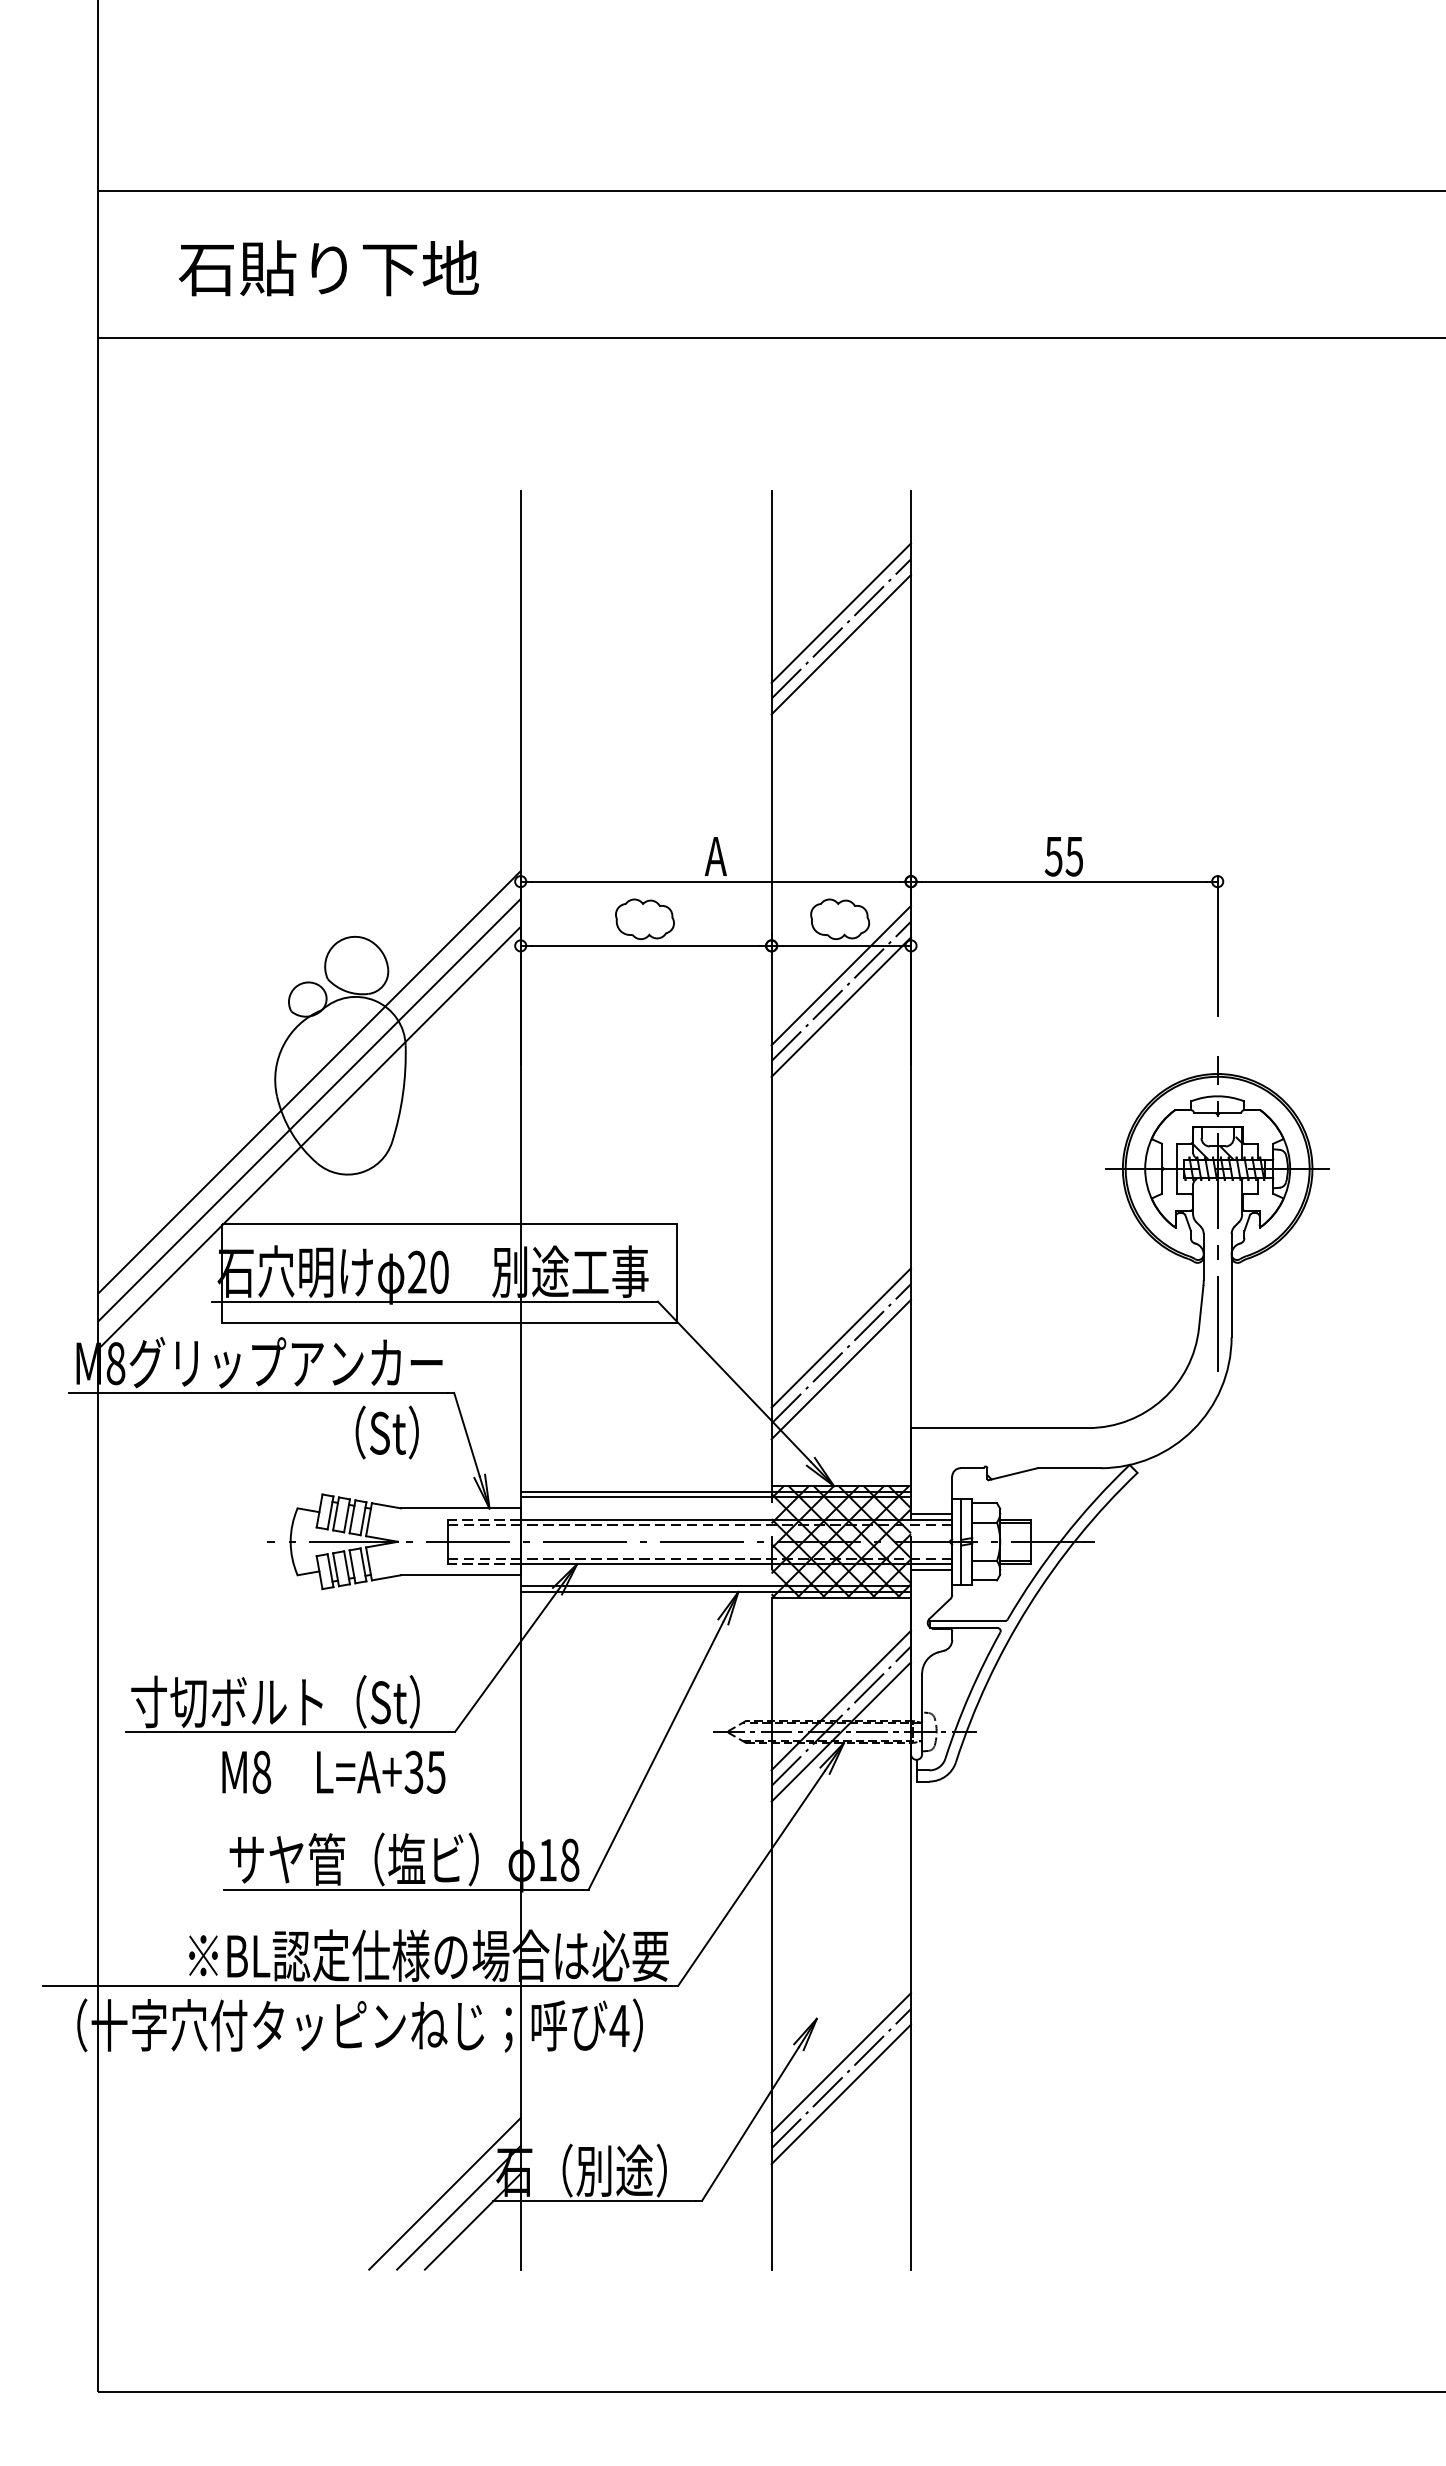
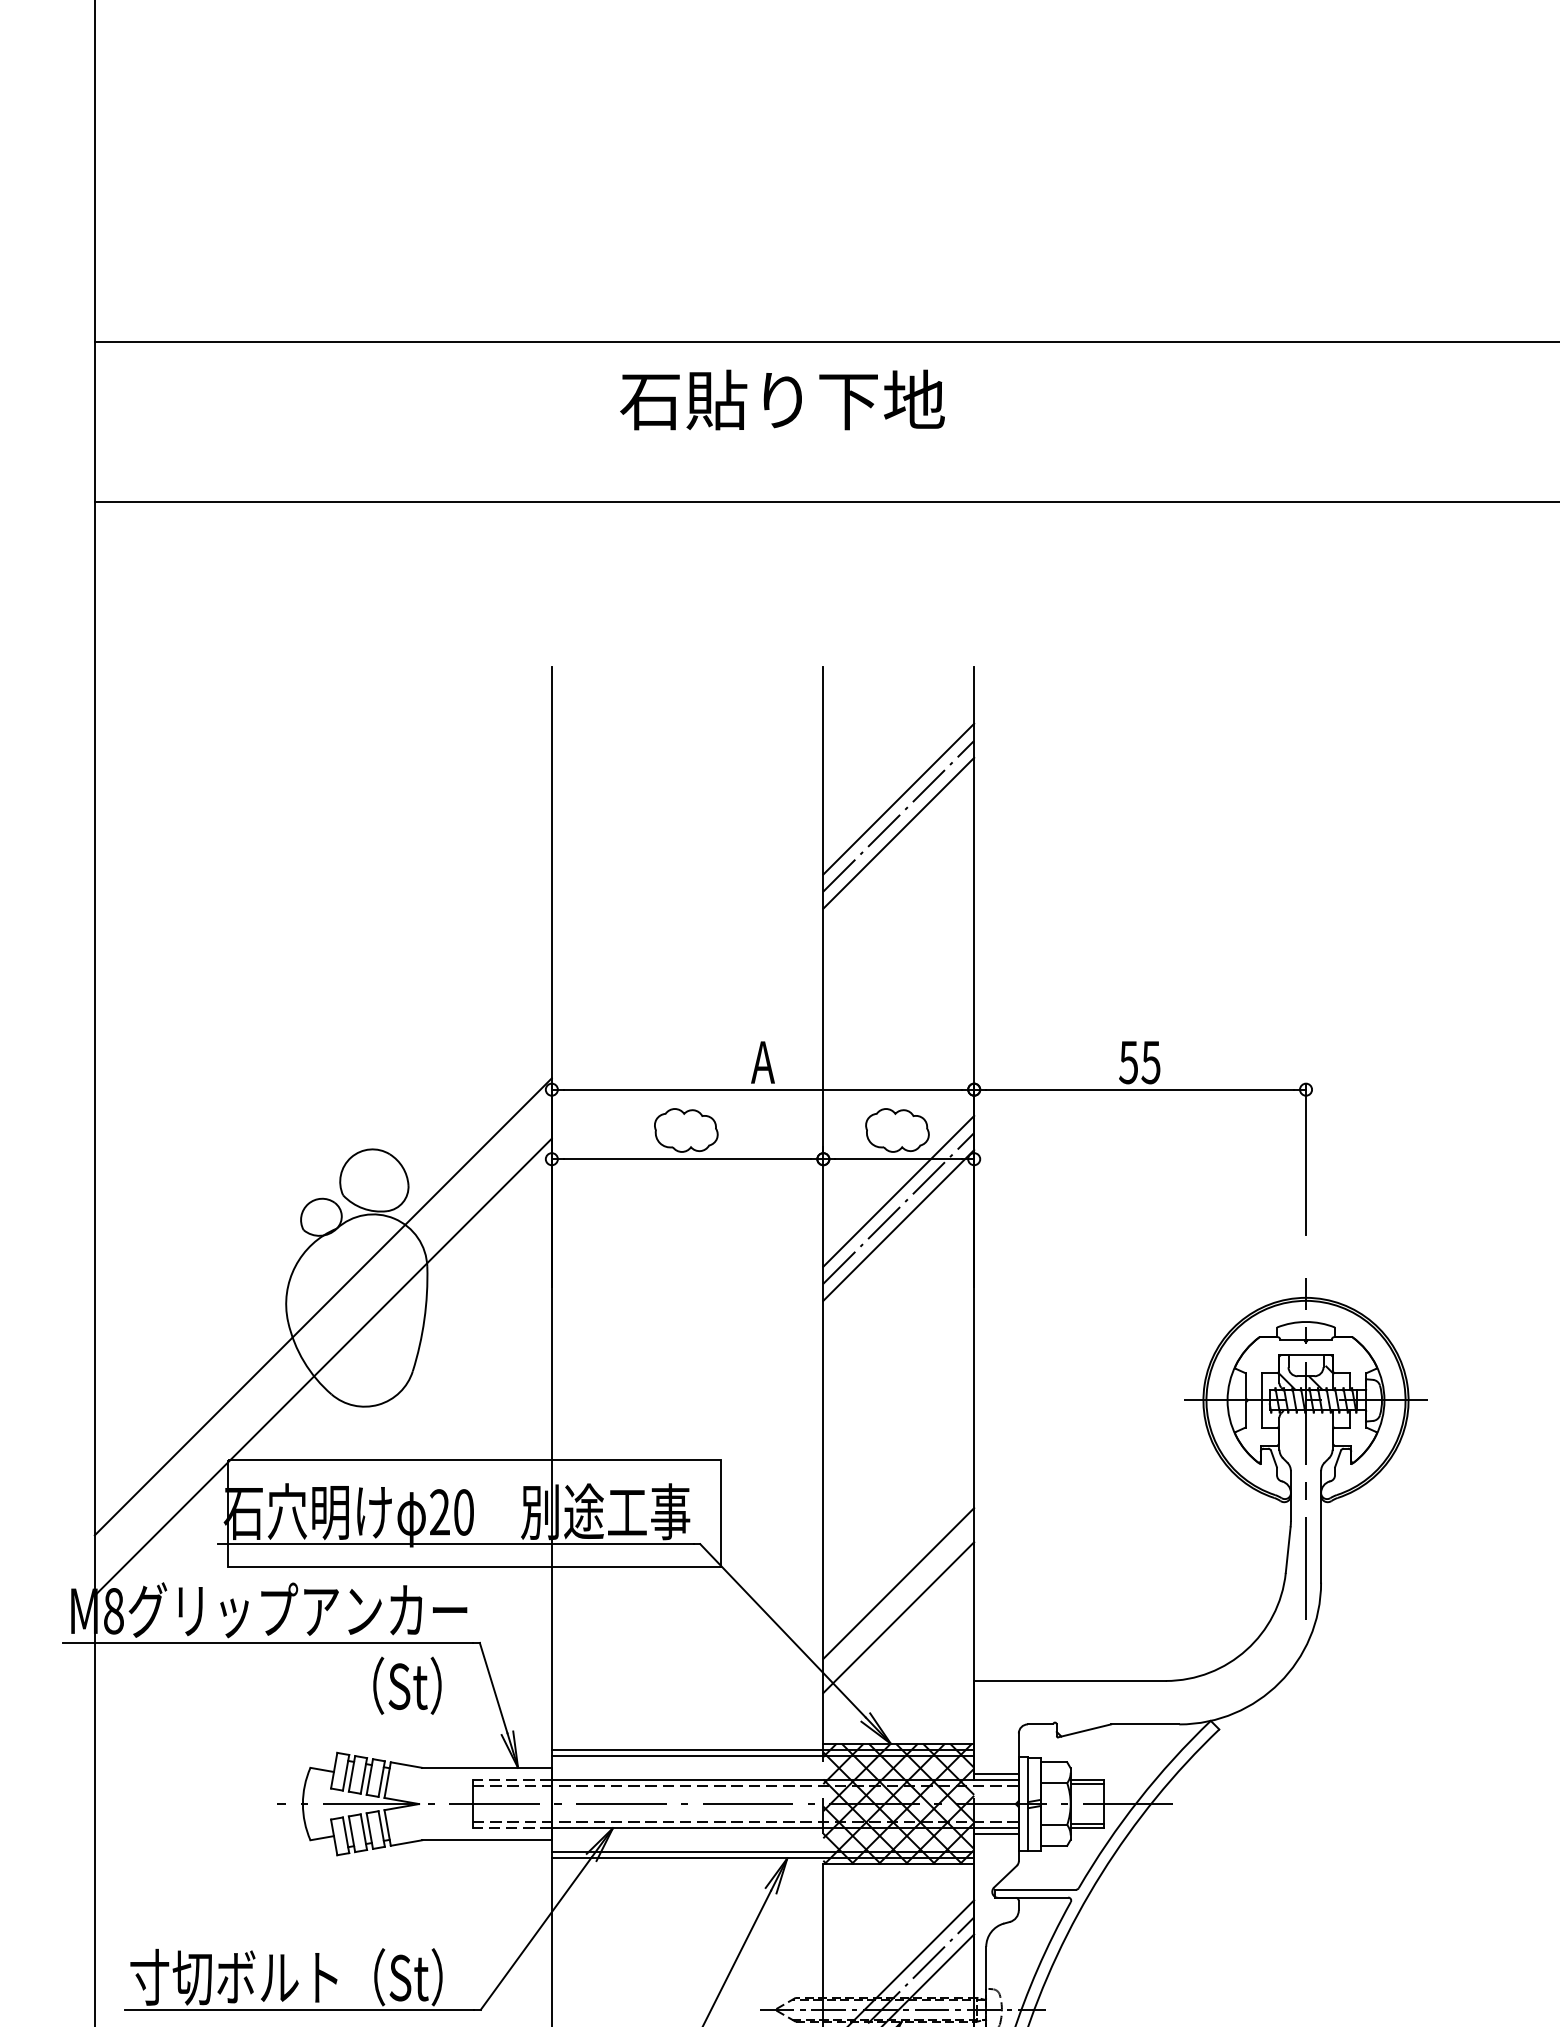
text: (328, 268) -> (782, 400), moved
line: (309, 1110) -> (323, 1337), removed
line: (841, 1353) -> (898, 1600), removed

